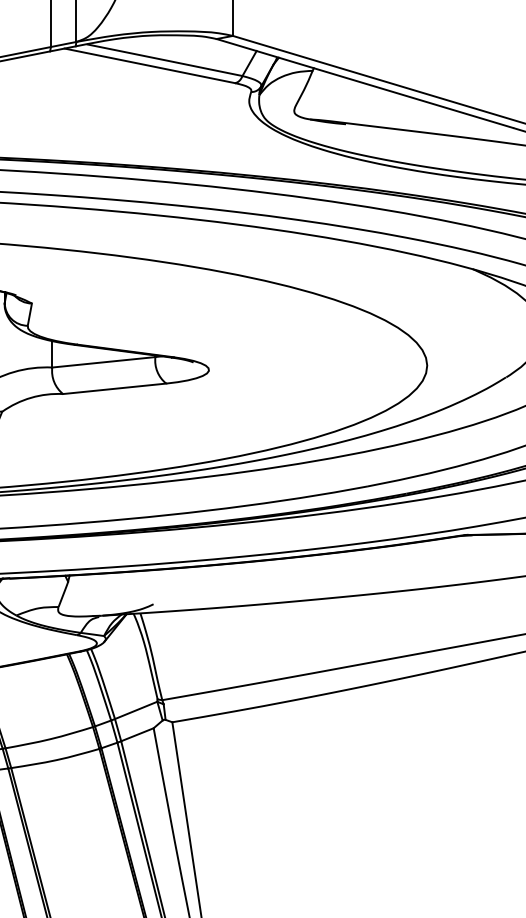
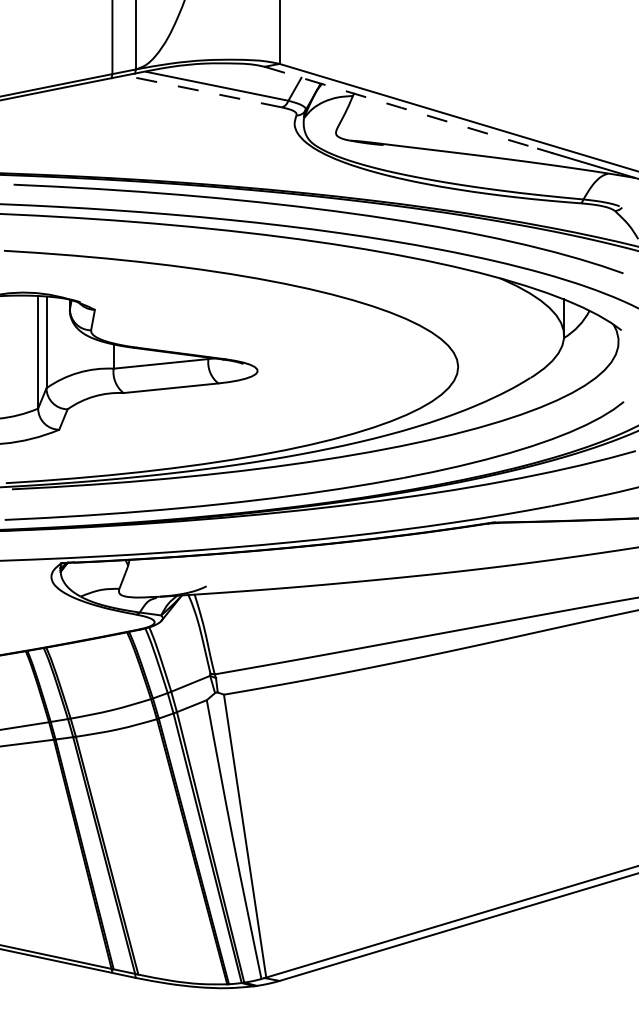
line: (150, 65) -> (203, 91), solid -> dashed
line: (365, 83) -> (401, 107), solid -> dashed

